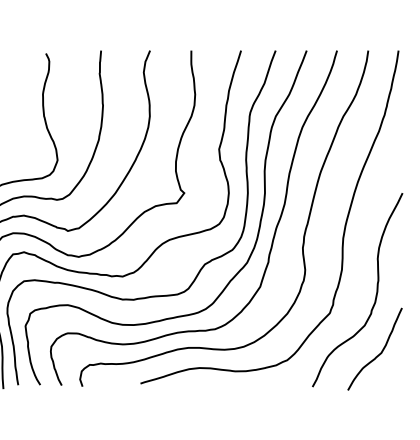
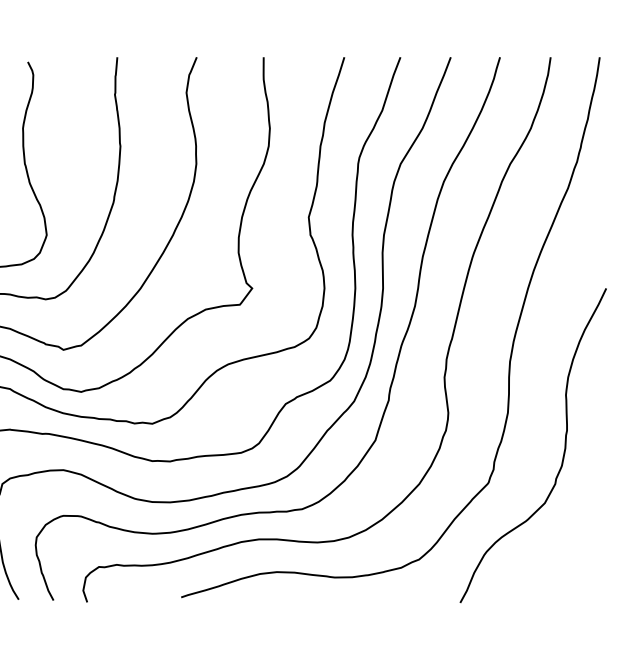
curve: (379, 353) -> (568, 548), removed

